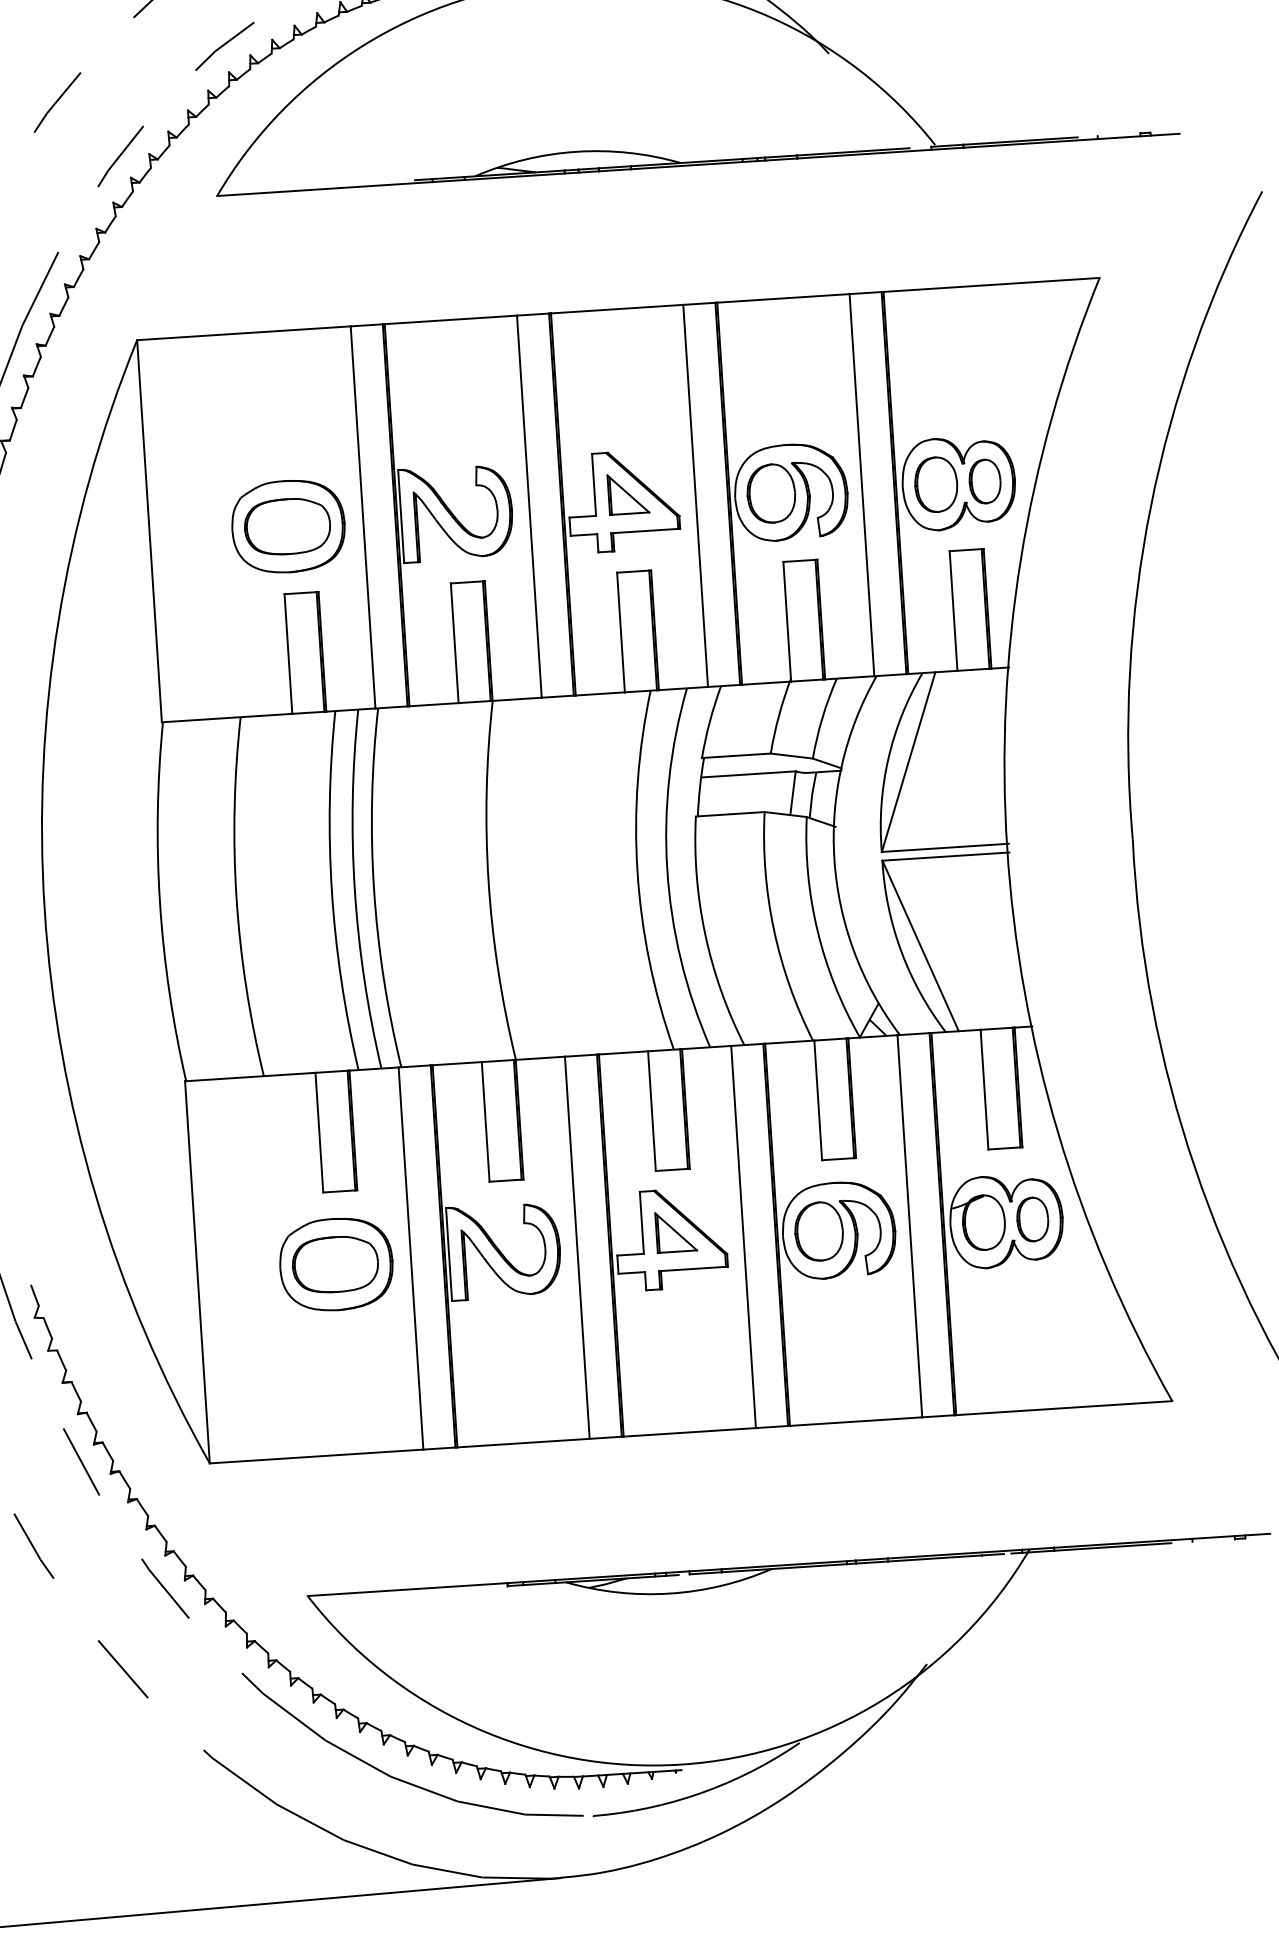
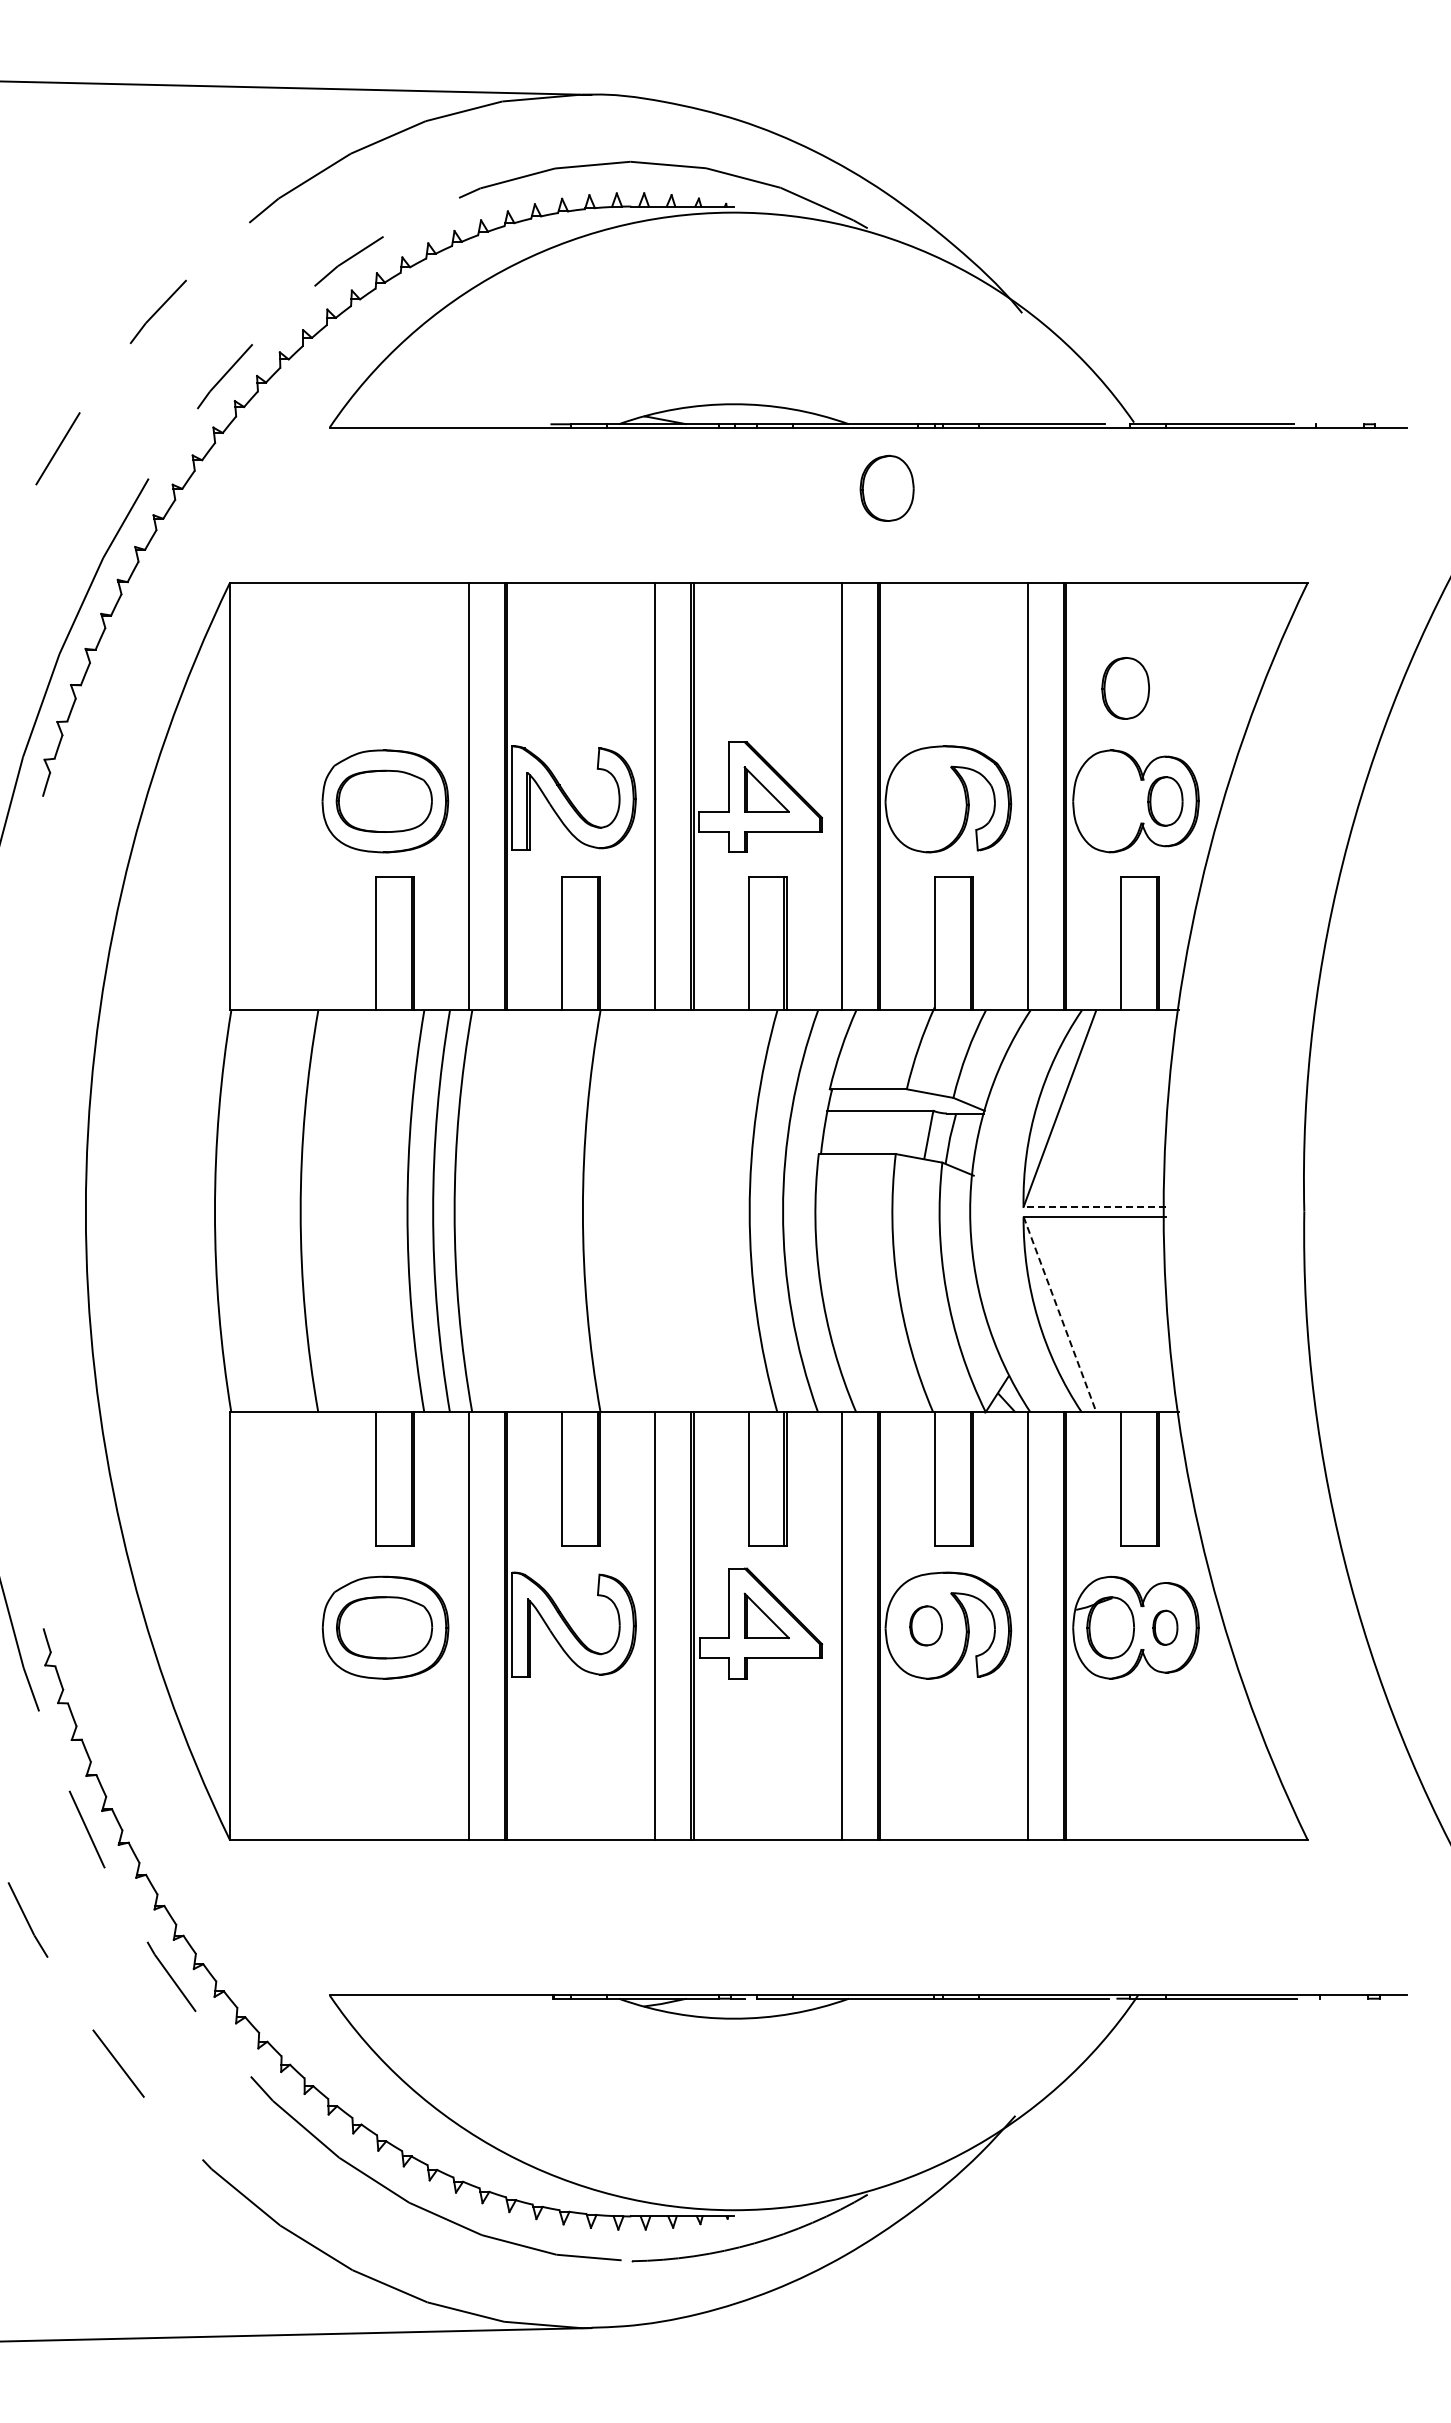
part: (936, 484) -> (1125, 688), moved
part: (770, 492) -> (886, 487), moved
line: (945, 848) -> (1094, 1207), solid -> dashed
line: (921, 946) -> (1060, 1315), solid -> dashed
part: (1032, 1219) -> (1165, 1627), size x0.7
part: (818, 1231) -> (925, 1625), size x0.6

